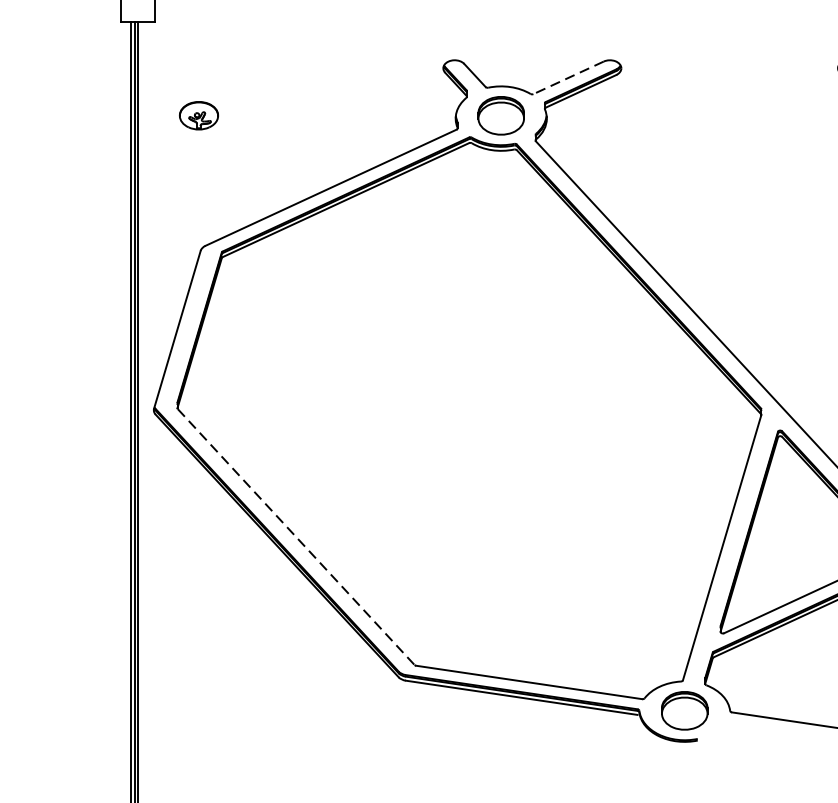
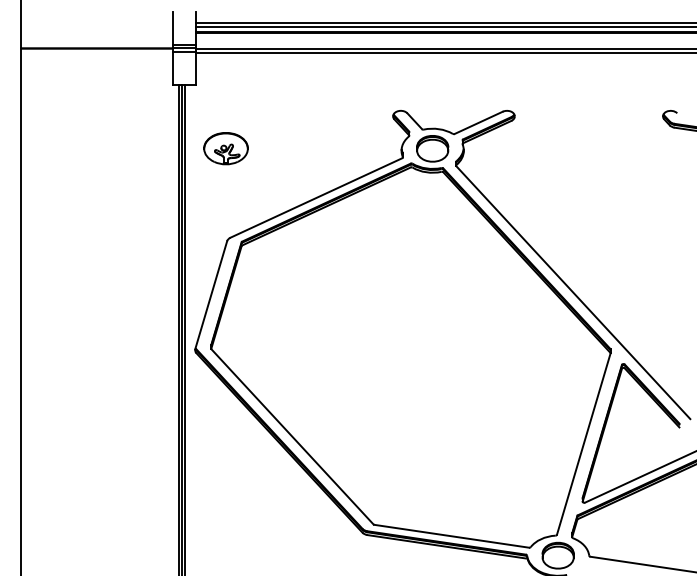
line: (568, 78) -> (478, 123), dashed -> solid
part: (198, 115) -> (225, 148), size x1.67
line: (296, 537) -> (292, 437), dashed -> solid

